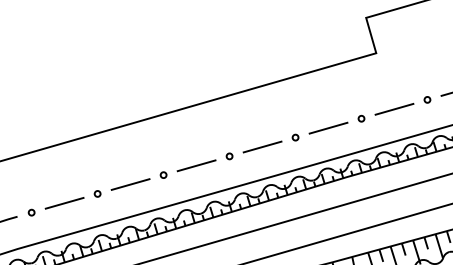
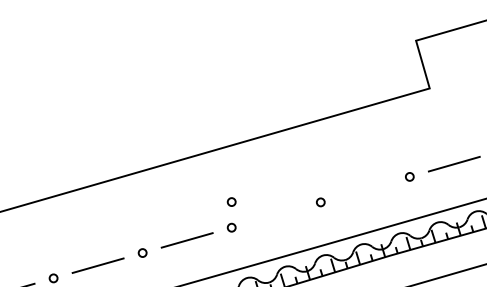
line: (328, 127) -> (365, 188), removed
circle: (229, 137) -> (231, 202), added
line: (262, 146) -> (276, 214), removed

